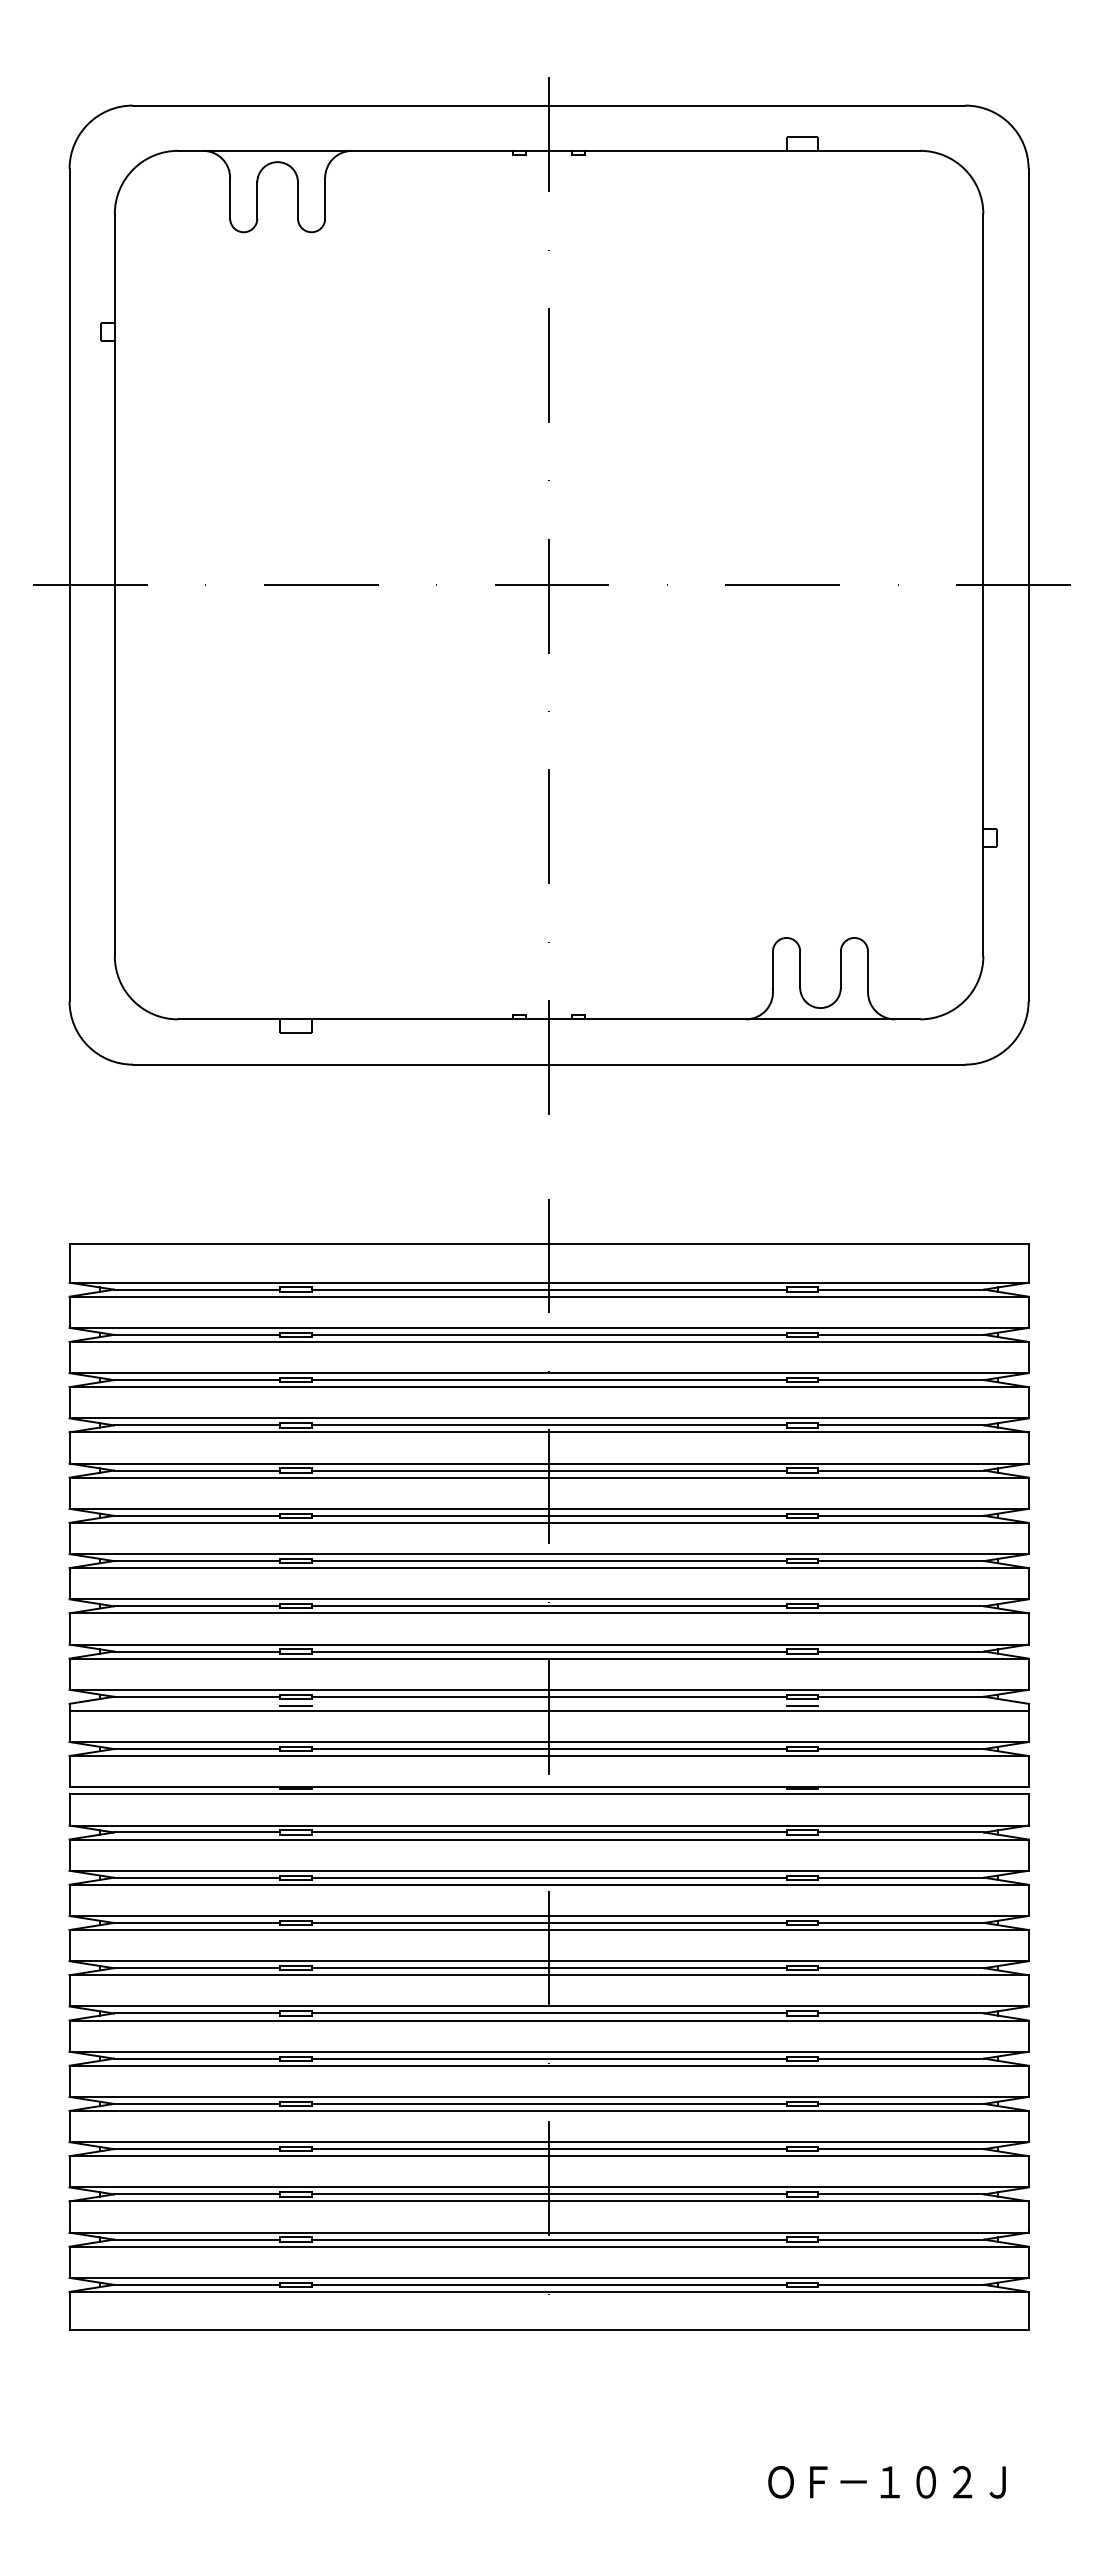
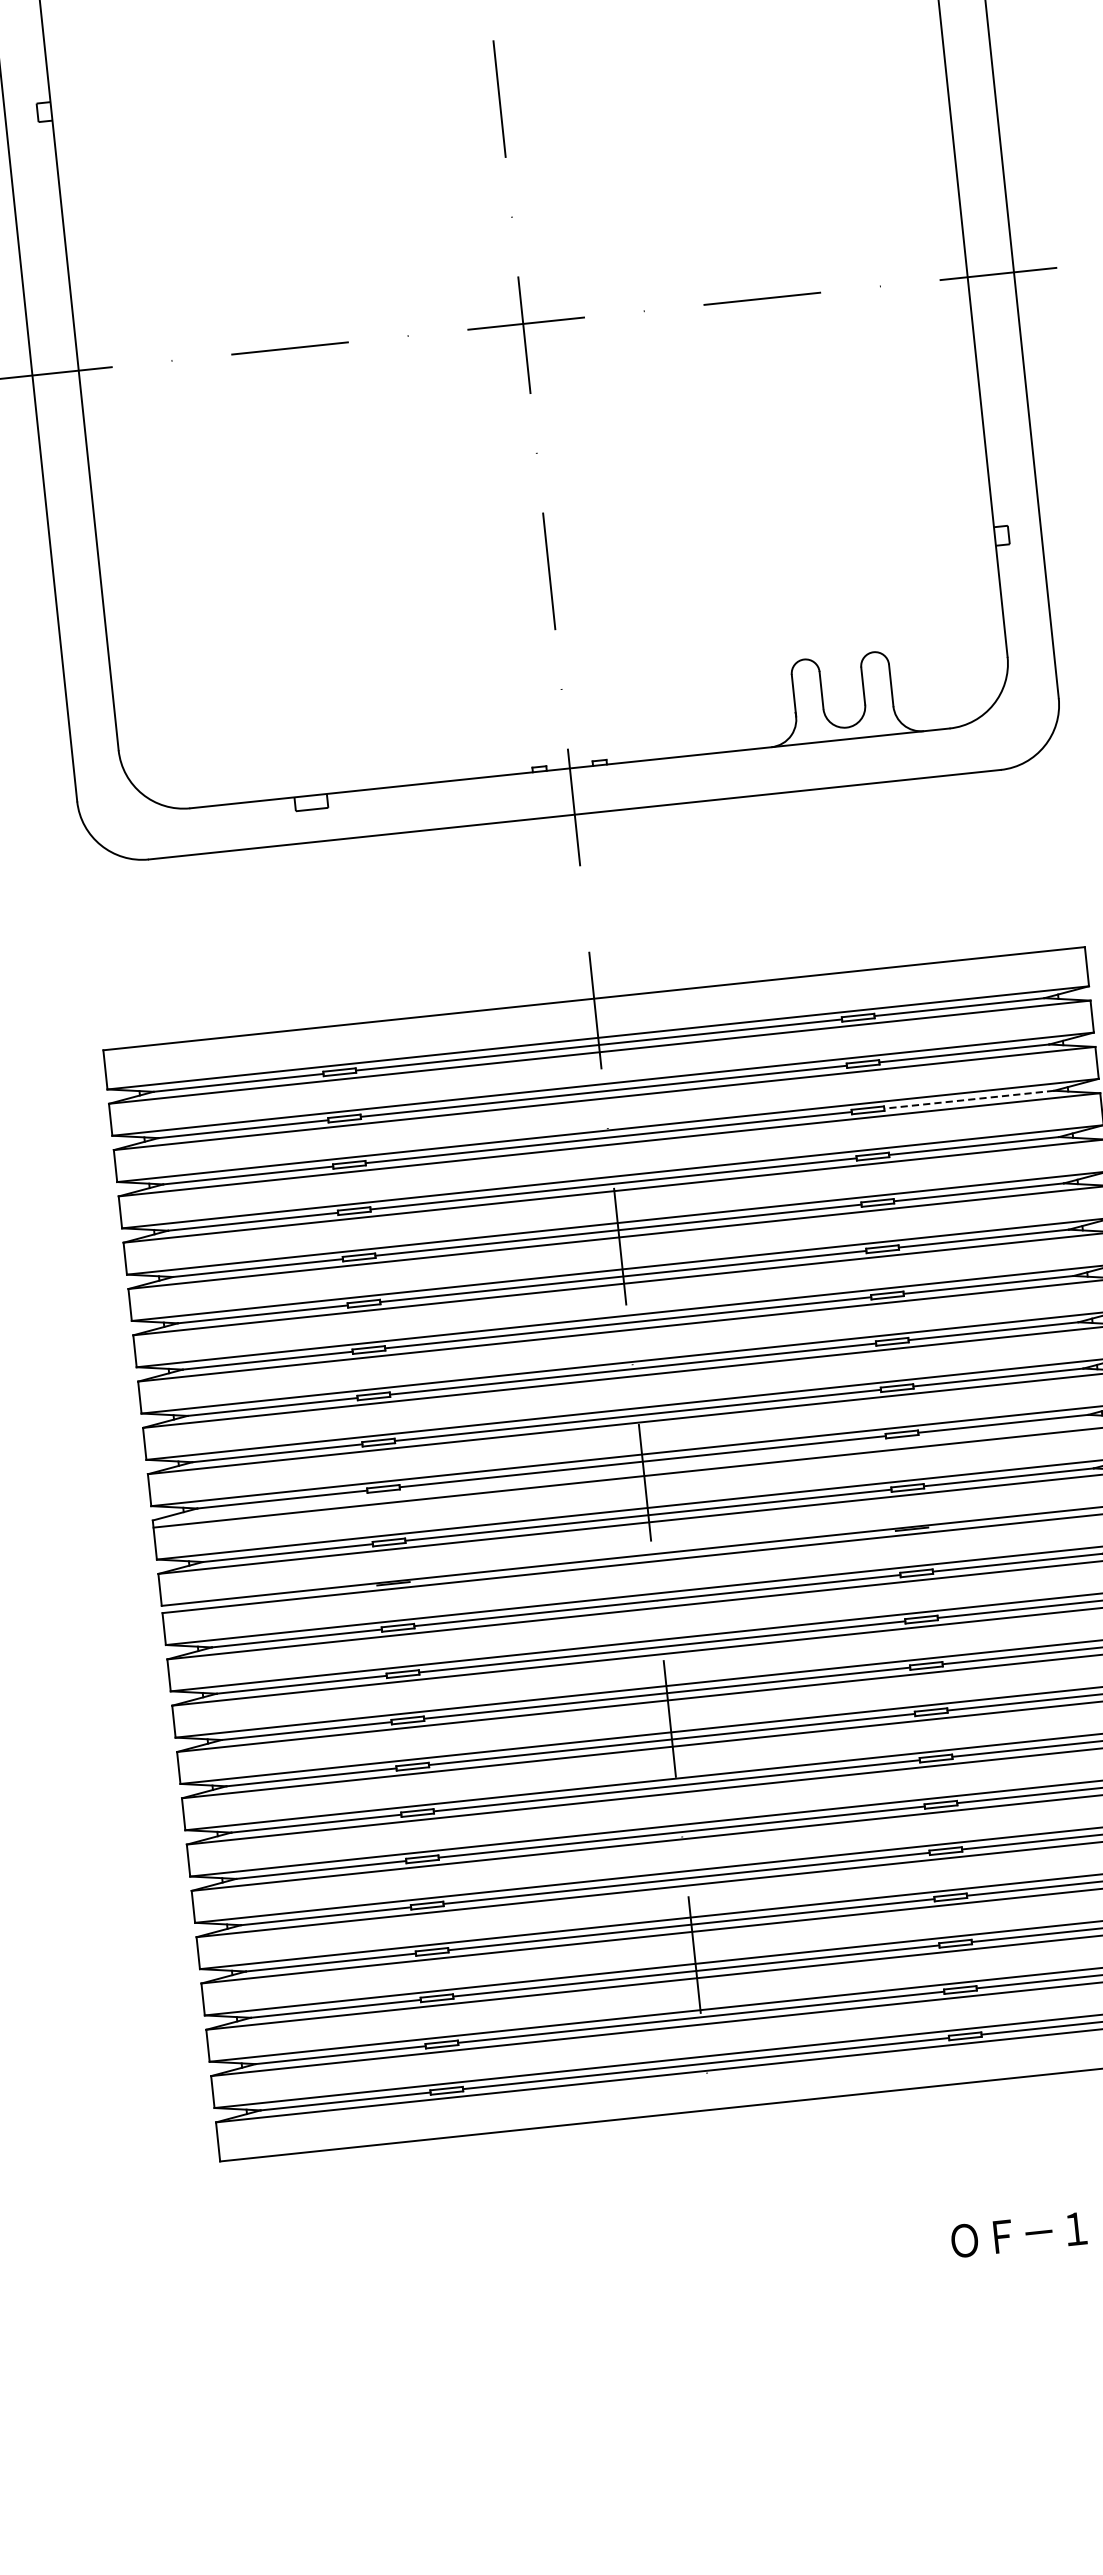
line: (900, 1380) -> (968, 1100), solid -> dashed
line: (295, 1706) -> (384, 1498), removed
line: (802, 1706) -> (903, 1444), removed

